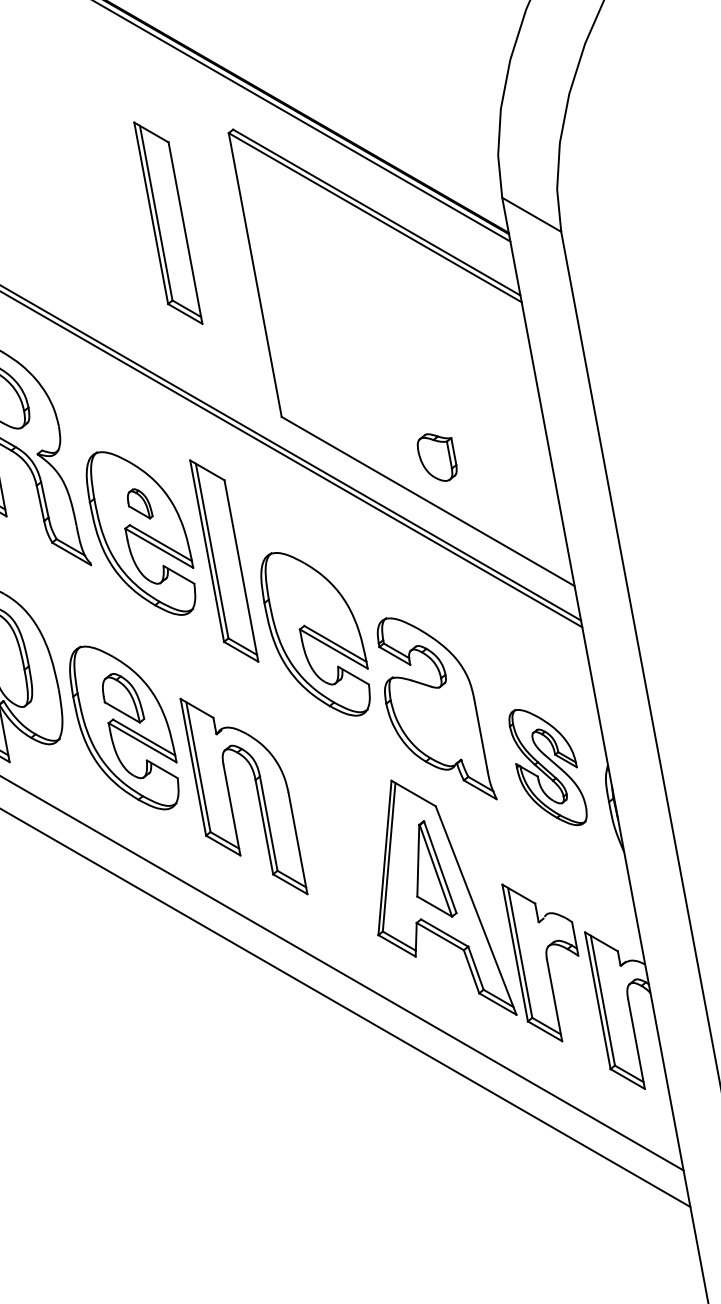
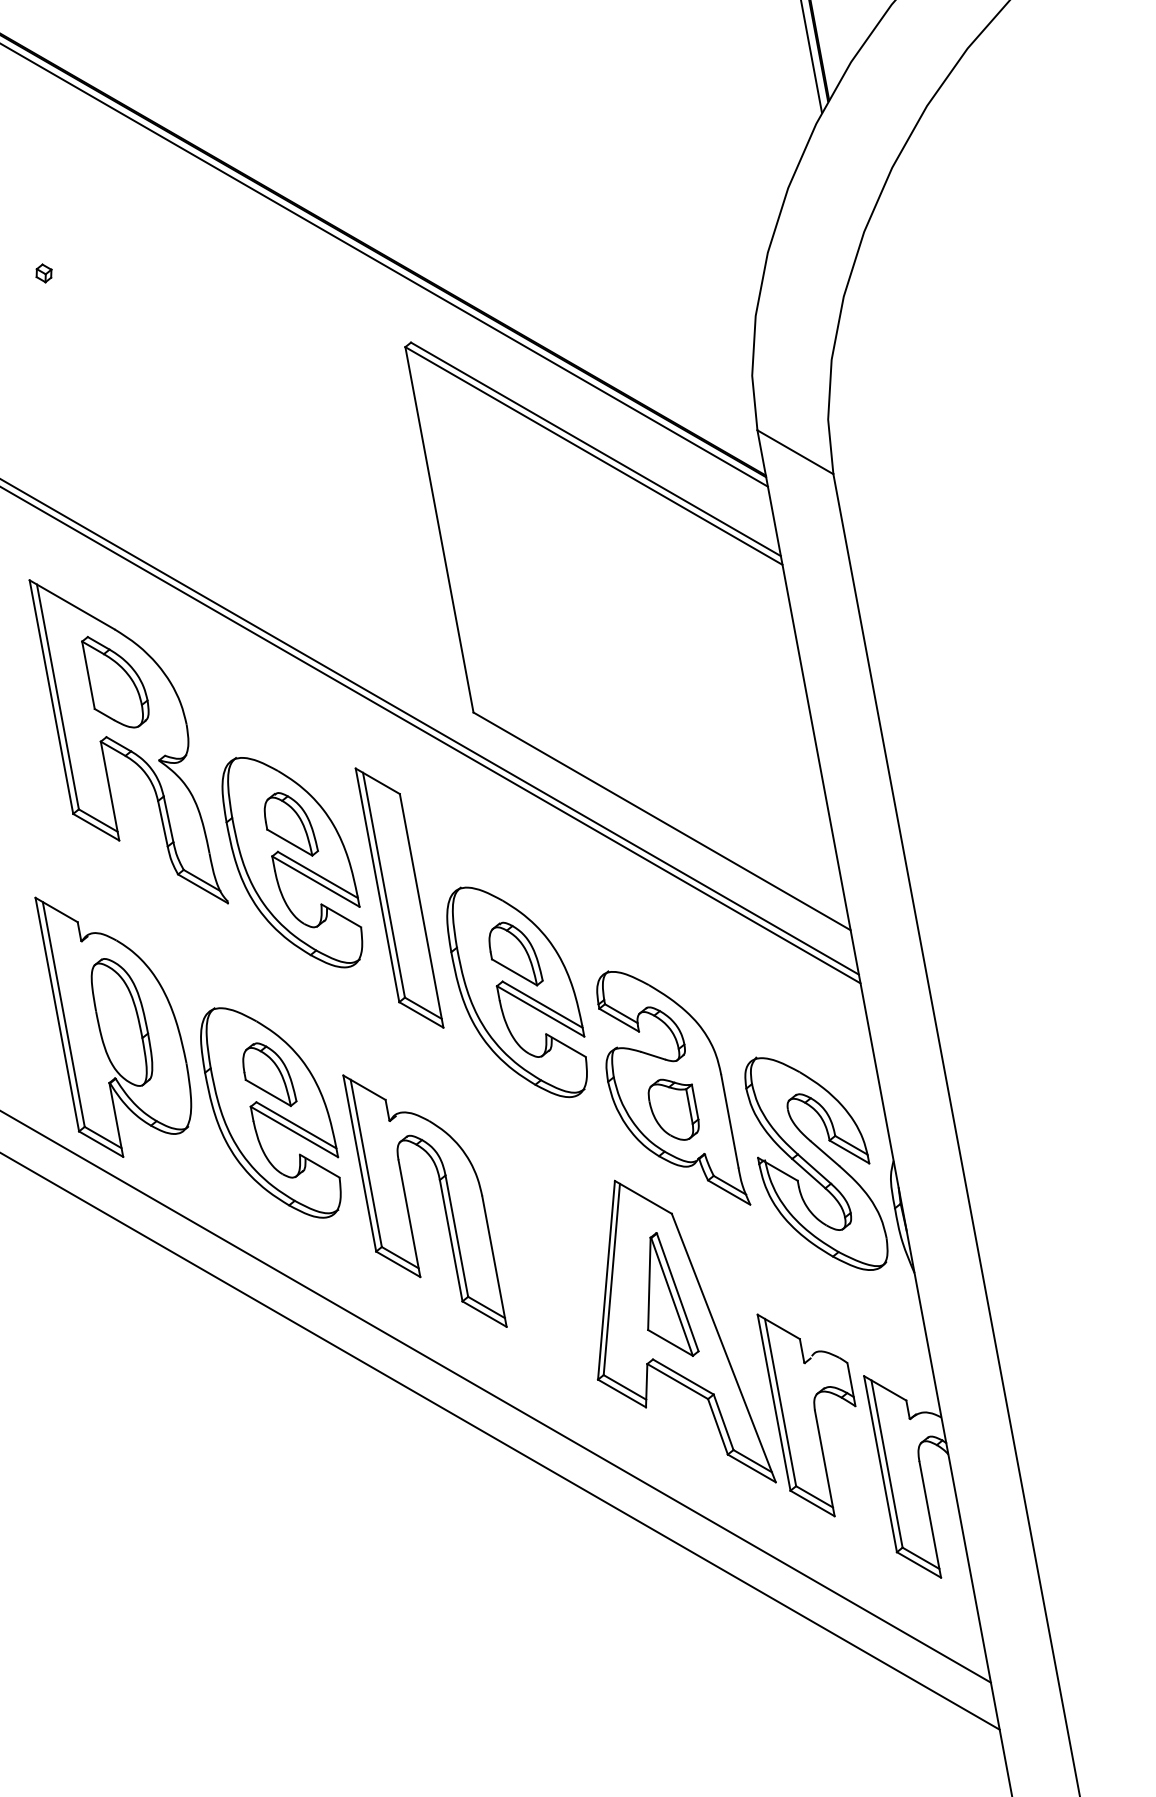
part: (168, 222) -> (327, 462), removed
part: (437, 457) -> (673, 1109), moved
part: (140, 503) -> (291, 824), size x1.67
part: (314, 604) -> (515, 953), added
part: (548, 767) -> (816, 1163), size x1.43

